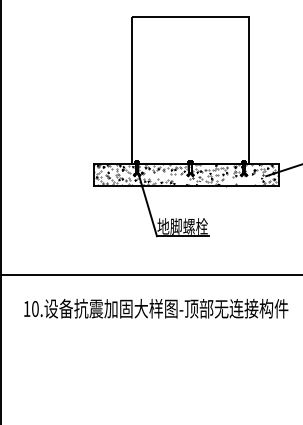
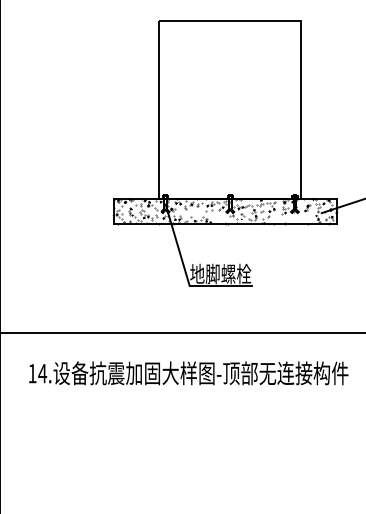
text: (35, 308) -> (42, 373), 10. -> 14.

